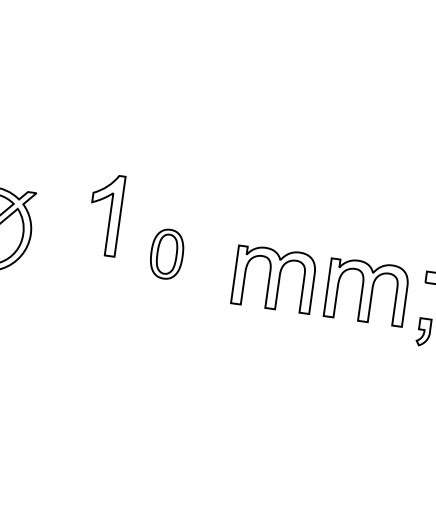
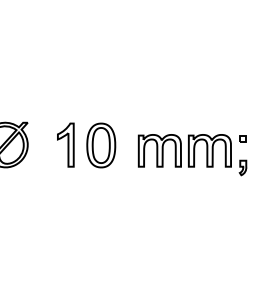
part: (104, 213) -> (65, 144), moved
part: (167, 254) -> (101, 145), size x1.67

